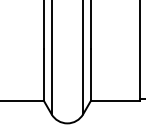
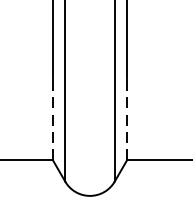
line: (43, 74) -> (52, 119), solid -> dashed
line: (91, 74) -> (127, 119), solid -> dashed

